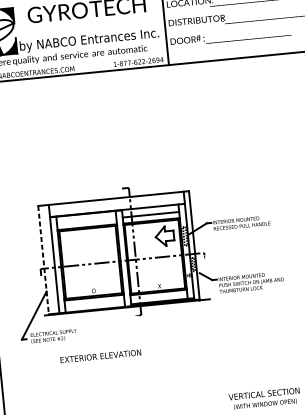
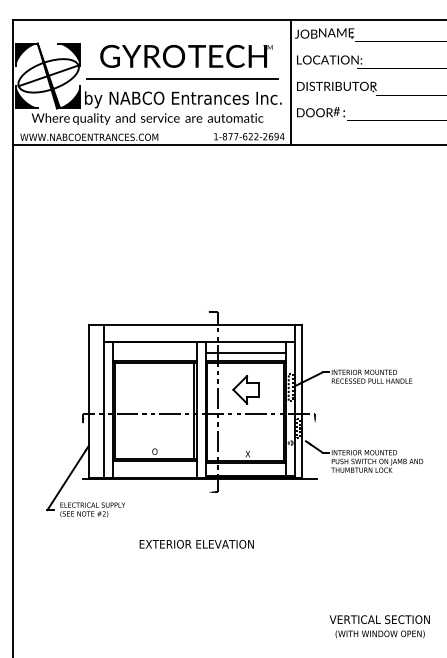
line: (87, 26) -> (182, 79), added
part: (164, 236) -> (245, 389), moved
line: (43, 260) -> (88, 402), dashed -> solid
text: (100, 356) -> (196, 544), moved

